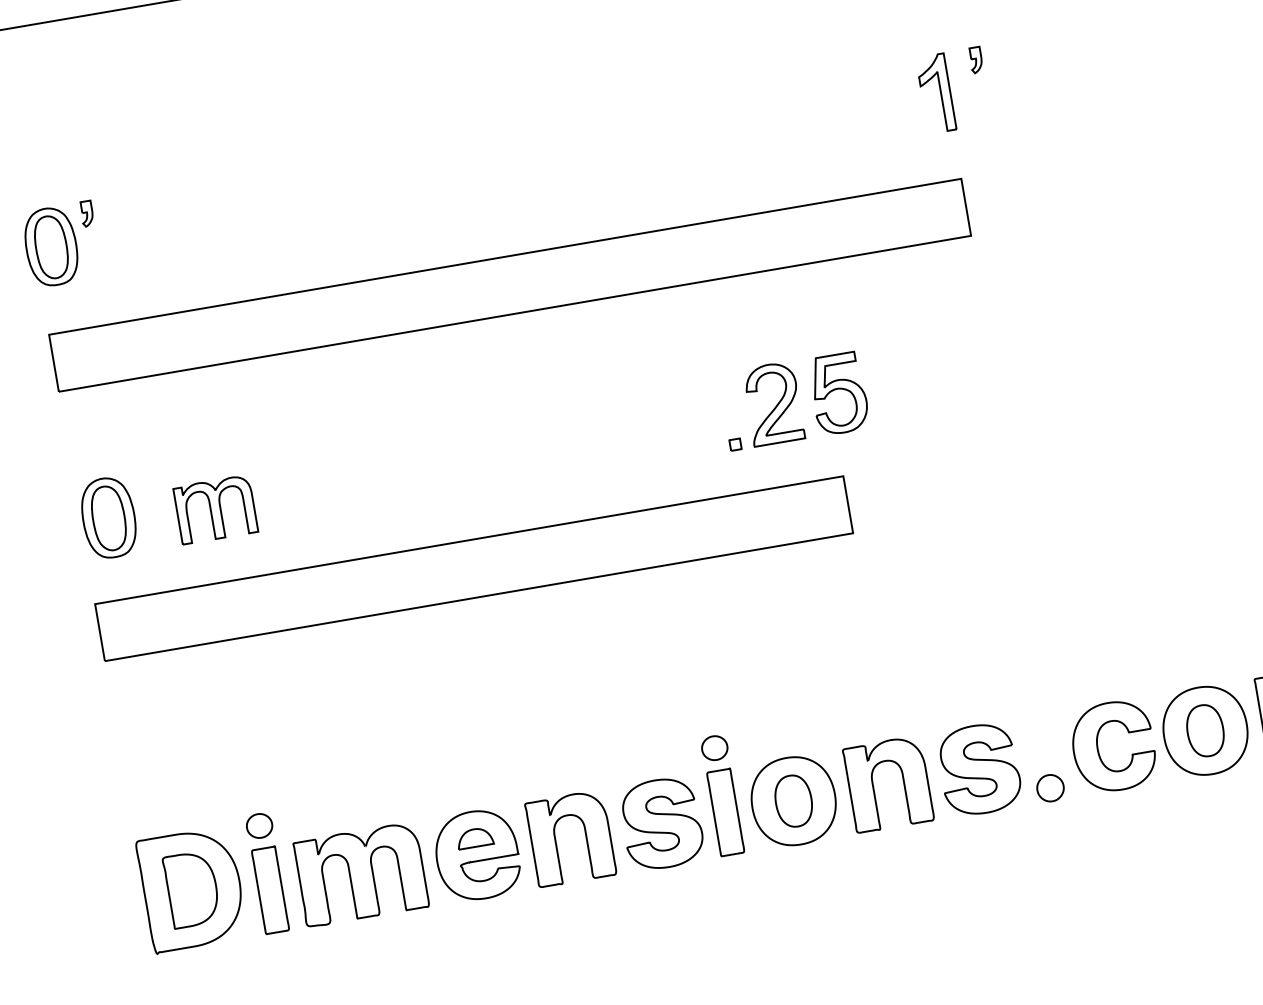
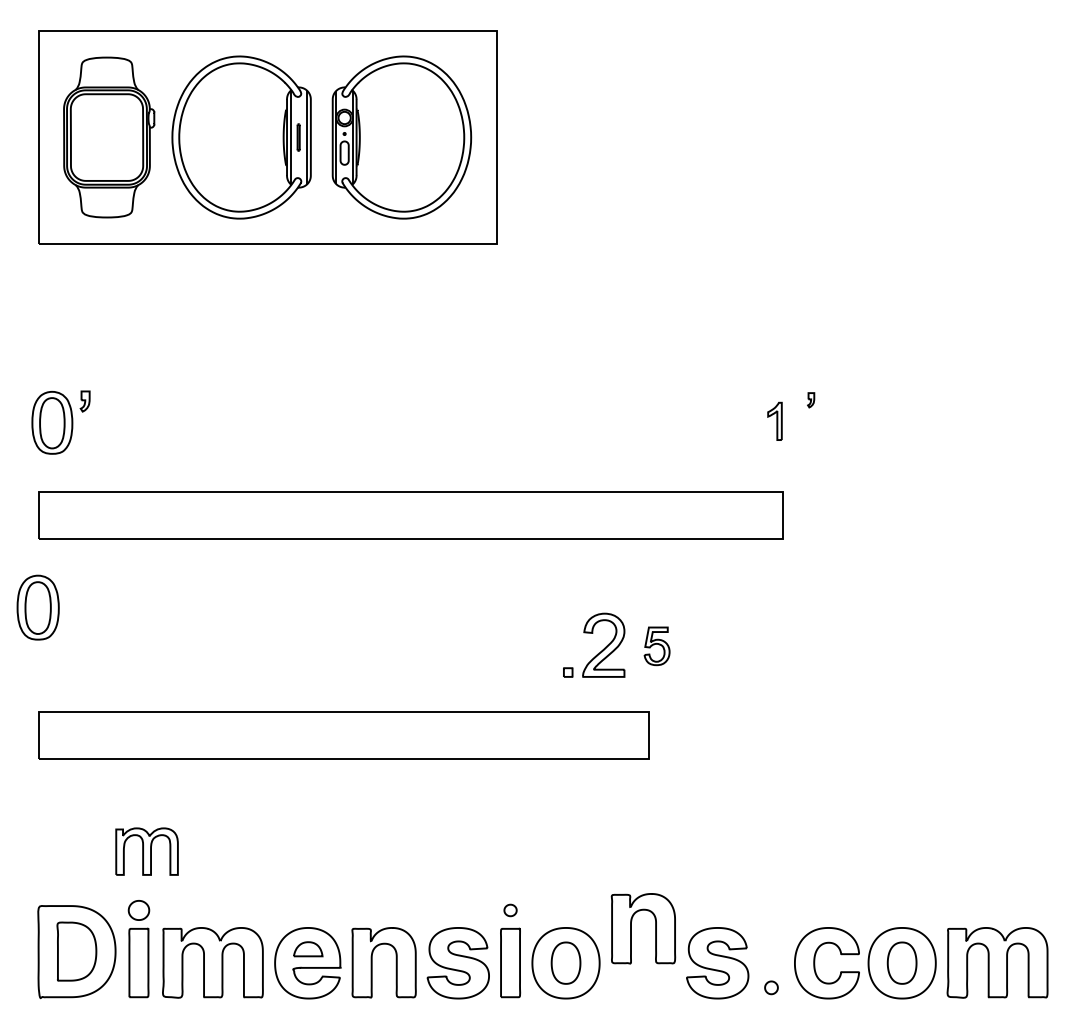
part: (975, 60) -> (810, 400), size x0.7
part: (935, 93) -> (774, 421), size x0.6
part: (838, 394) -> (656, 646), size x0.6
part: (214, 509) -> (146, 851), moved
part: (107, 517) -> (37, 607), moved
part: (714, 748) -> (510, 910), size x0.6
part: (873, 786) -> (631, 928), moved
part: (1050, 787) -> (771, 987), size x0.6

